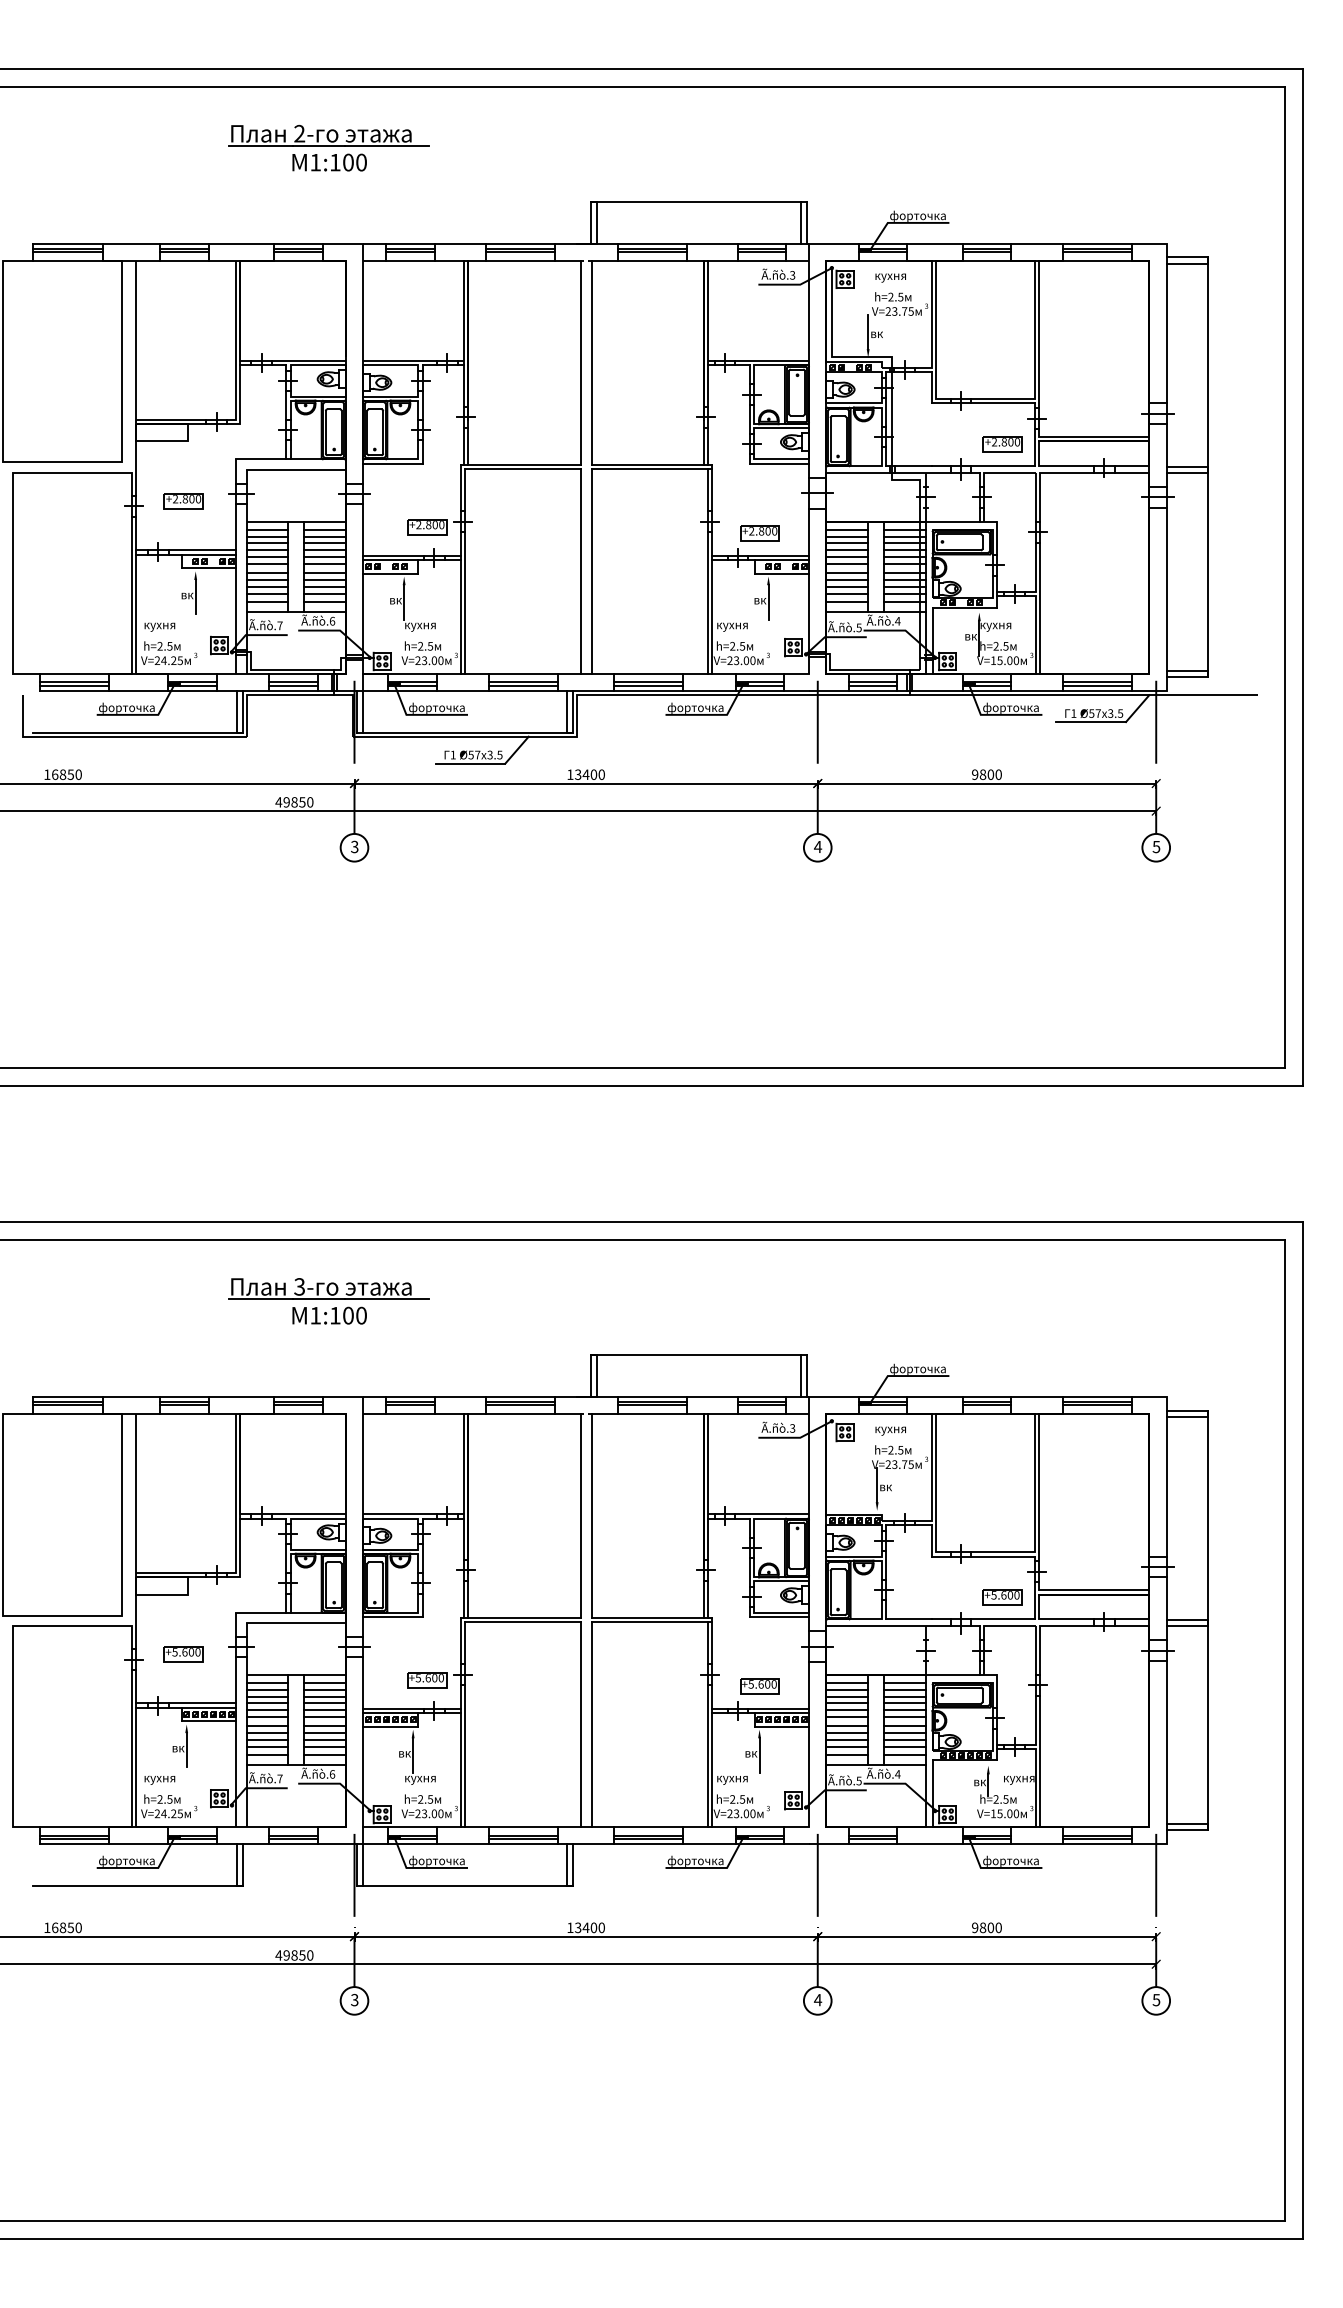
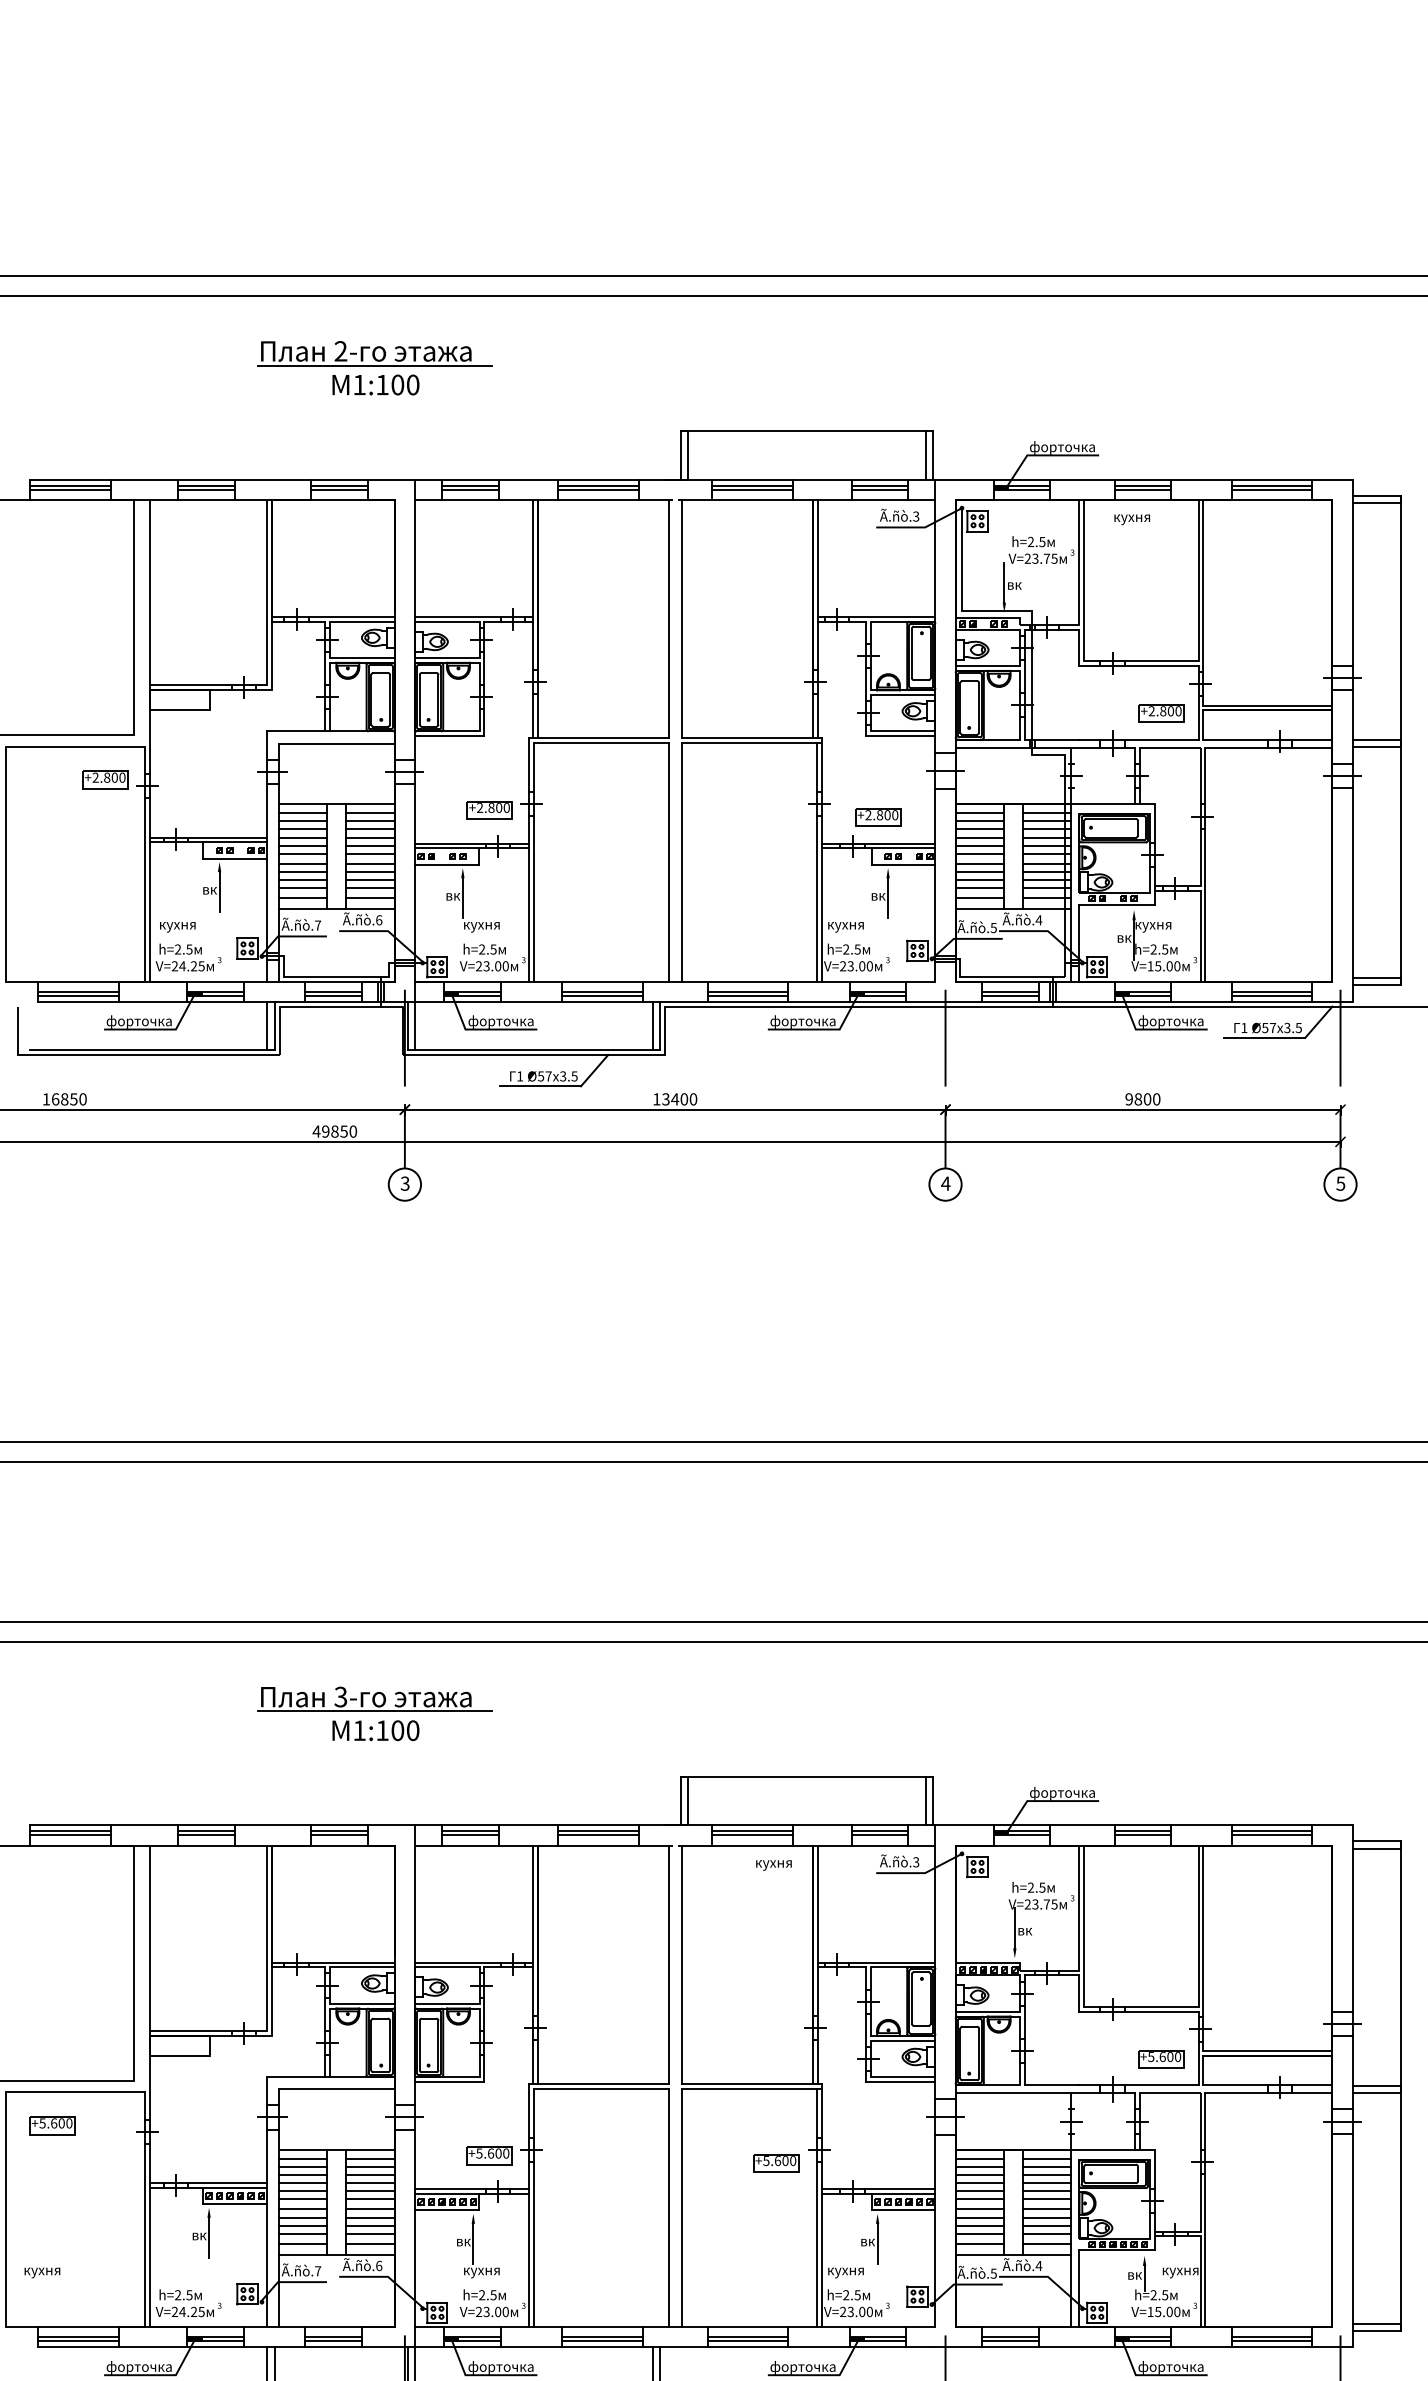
text: (890, 277) -> (1131, 519), moved
part: (183, 501) -> (104, 780), moved
text: (890, 1430) -> (773, 1864), moved
part: (183, 1654) -> (52, 2126), moved
part: (759, 1686) -> (776, 2163), moved
text: (159, 1779) -> (41, 2271), moved

